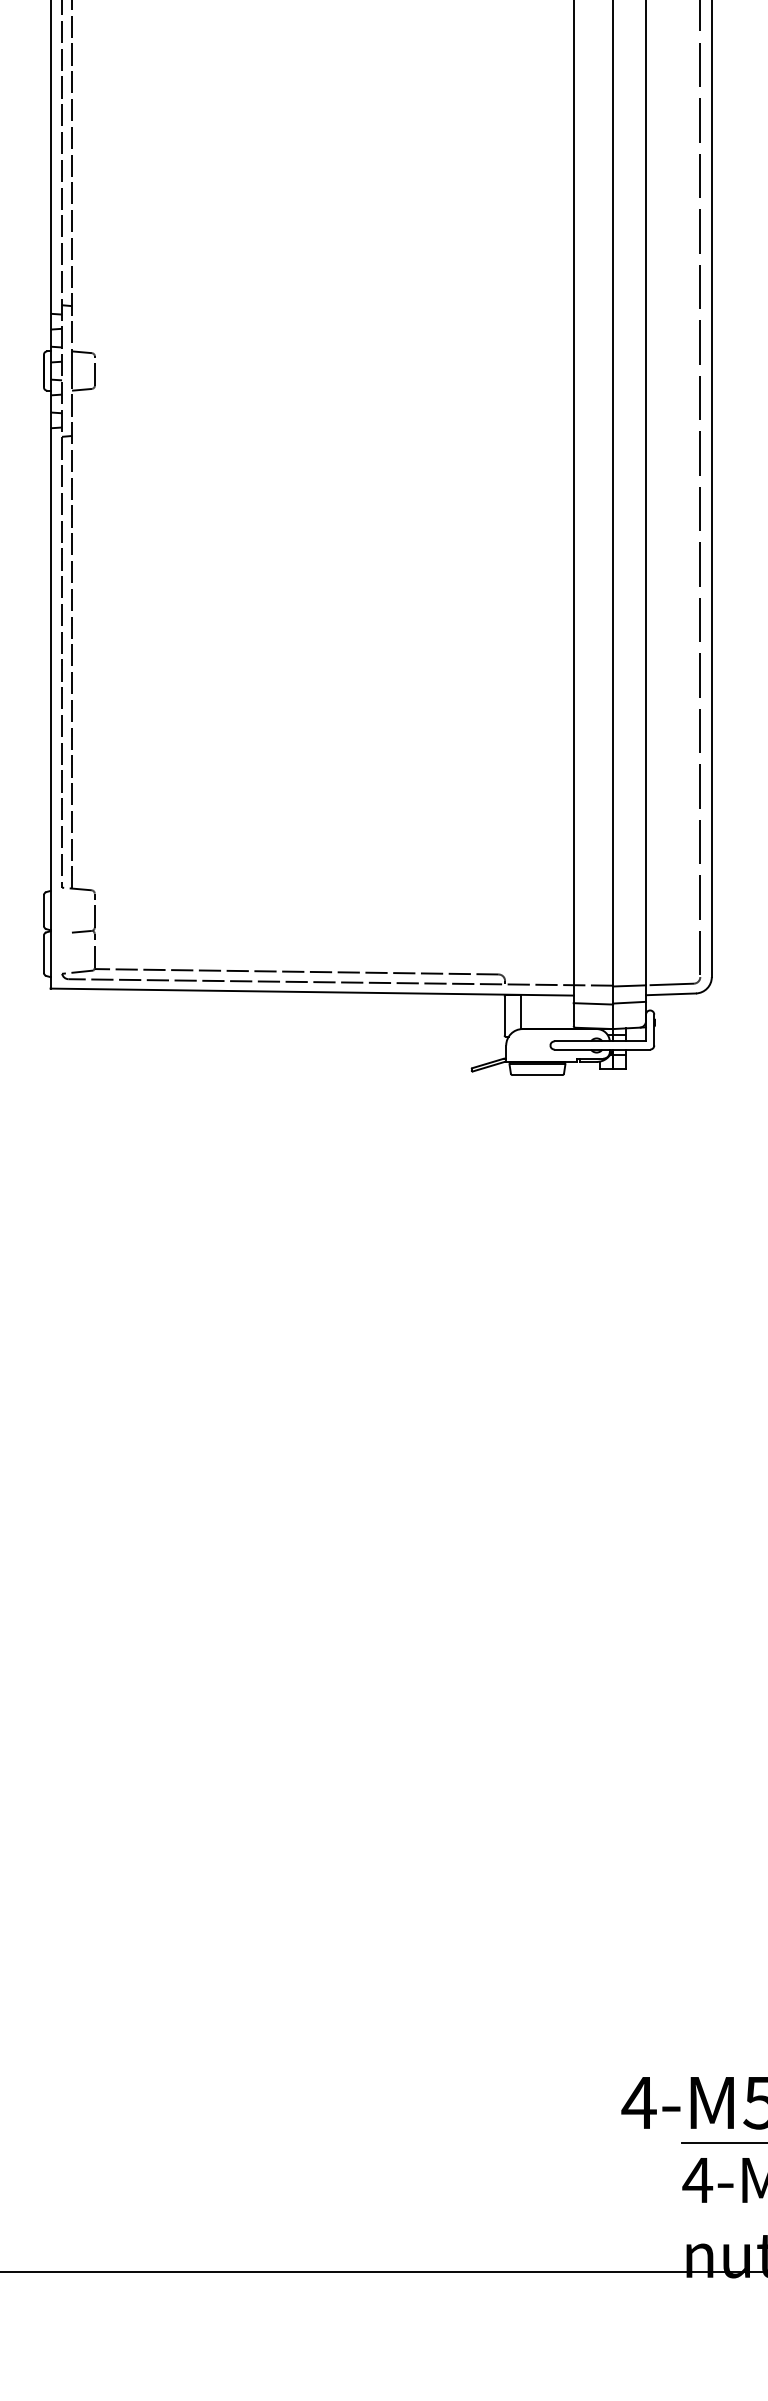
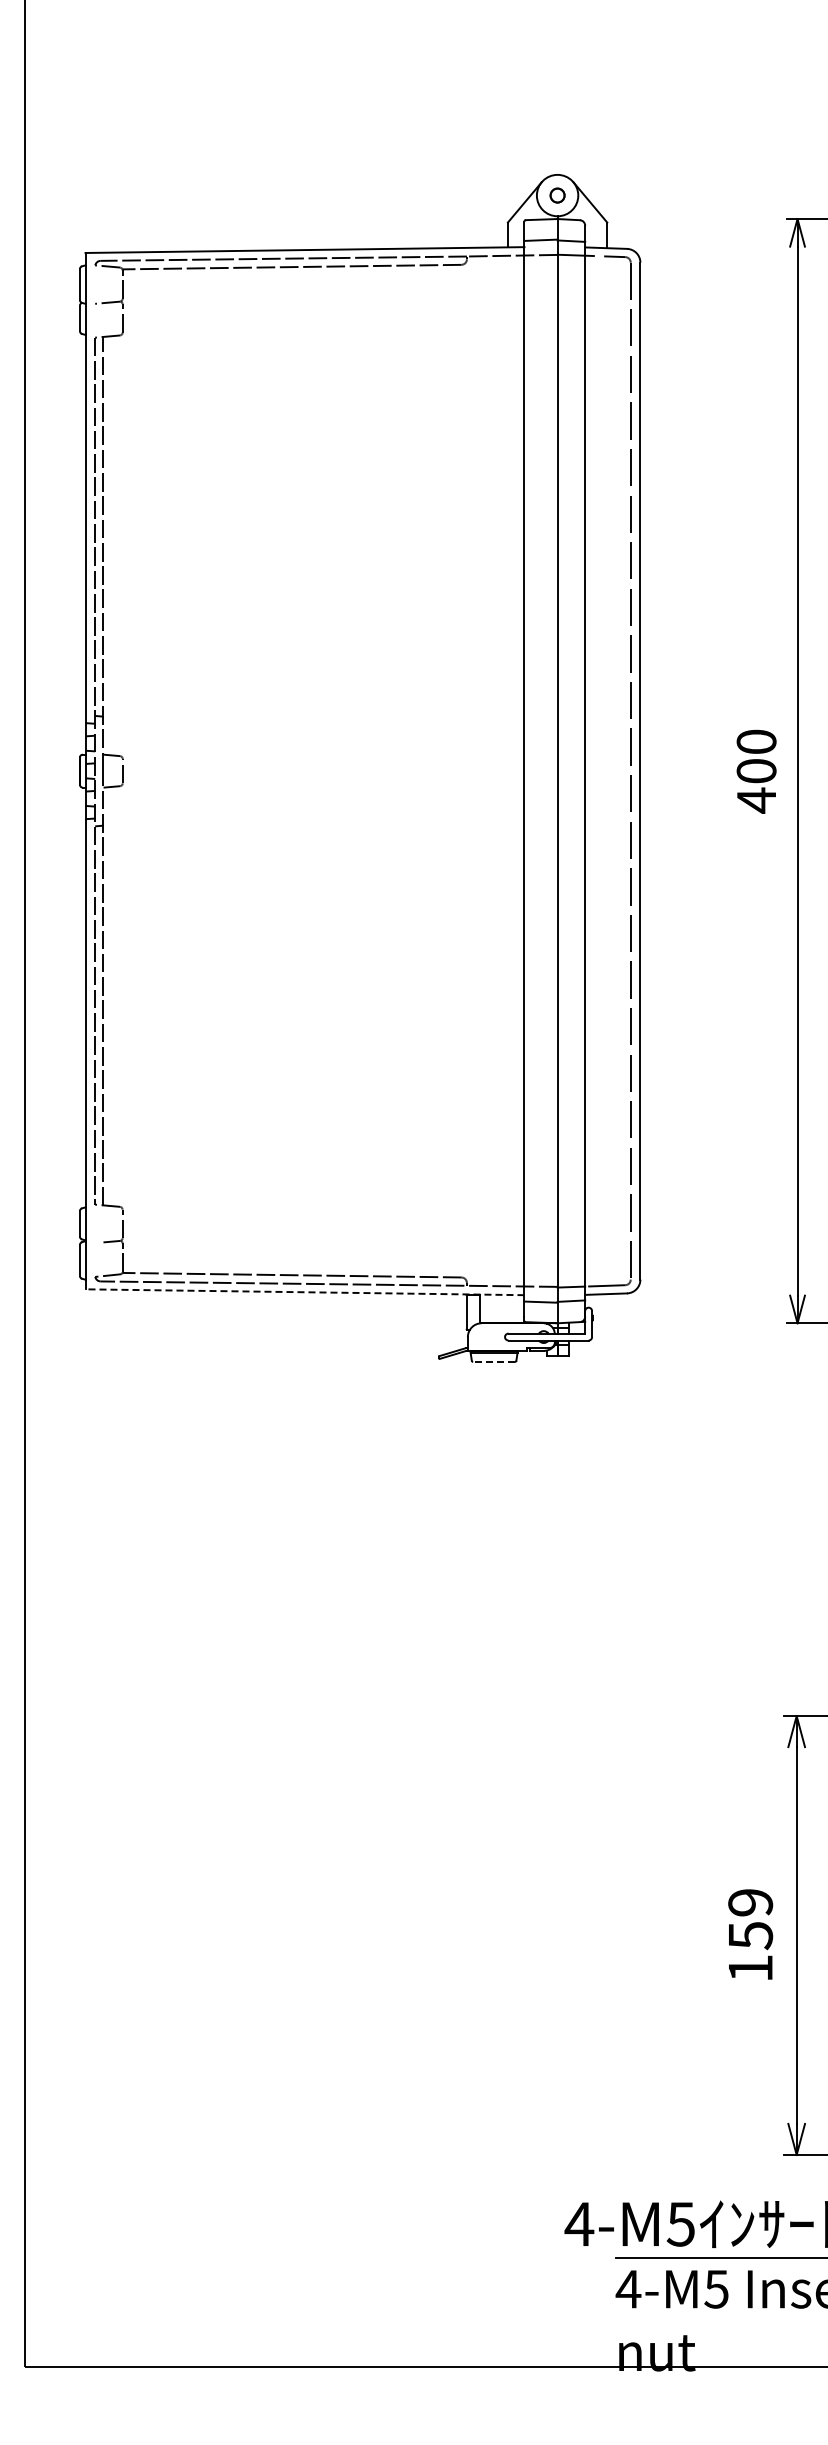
line: (311, 992) -> (304, 1292), solid -> dashed
line: (537, 1074) -> (494, 1361), solid -> dashed

